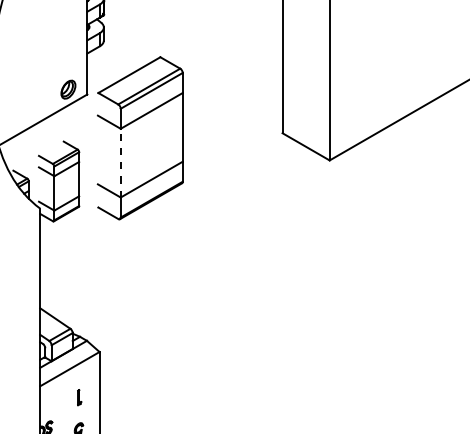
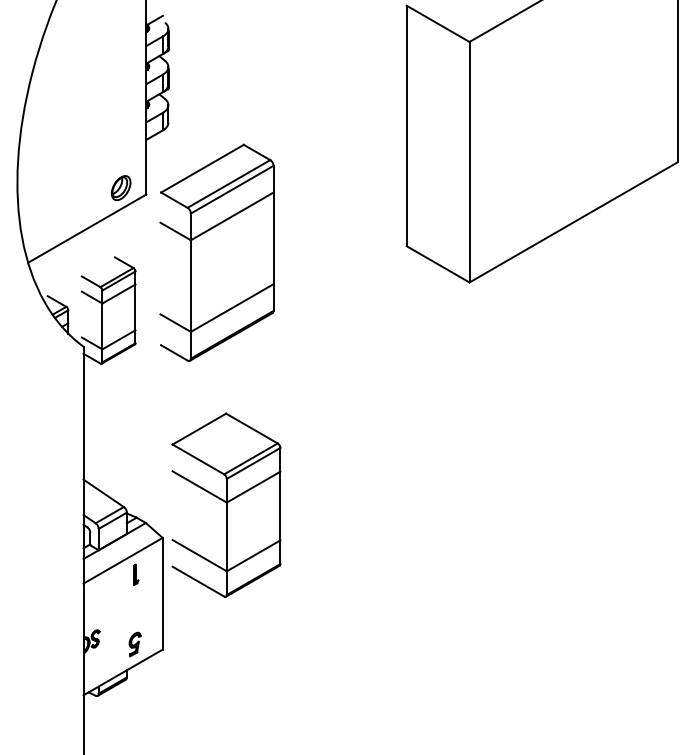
line: (120, 163) -> (190, 286), dashed -> solid
part: (147, 326) -> (226, 504), added
part: (79, 397) -> (136, 574), moved

